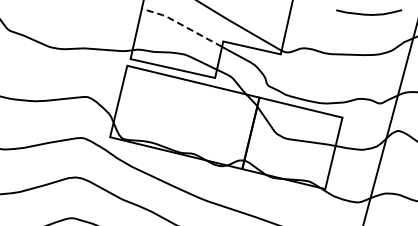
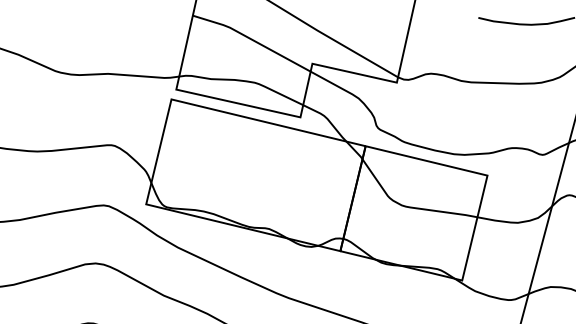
line: (181, 25) -> (251, 40), dashed -> solid

